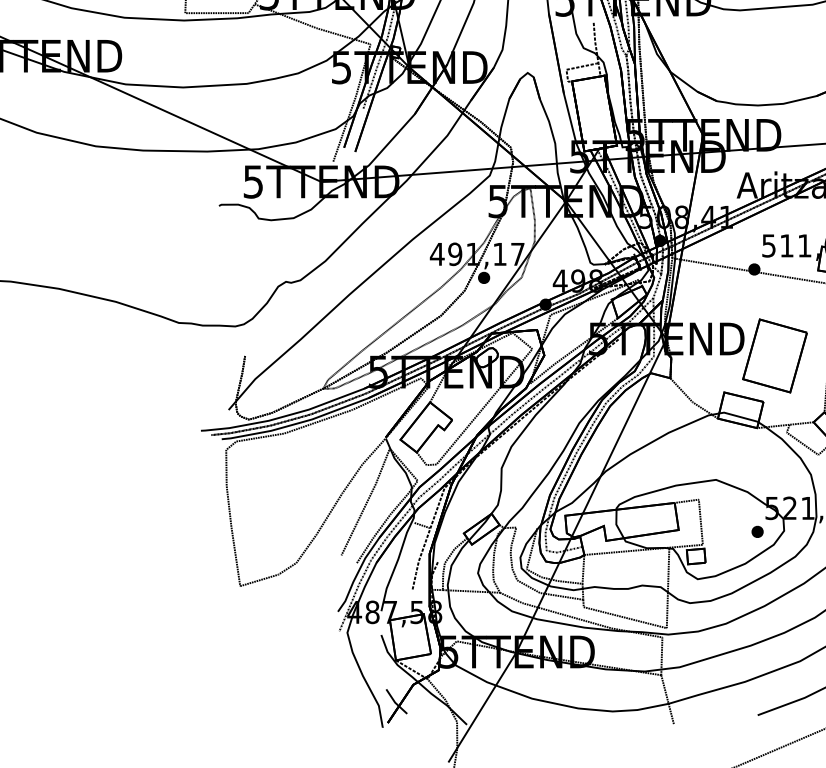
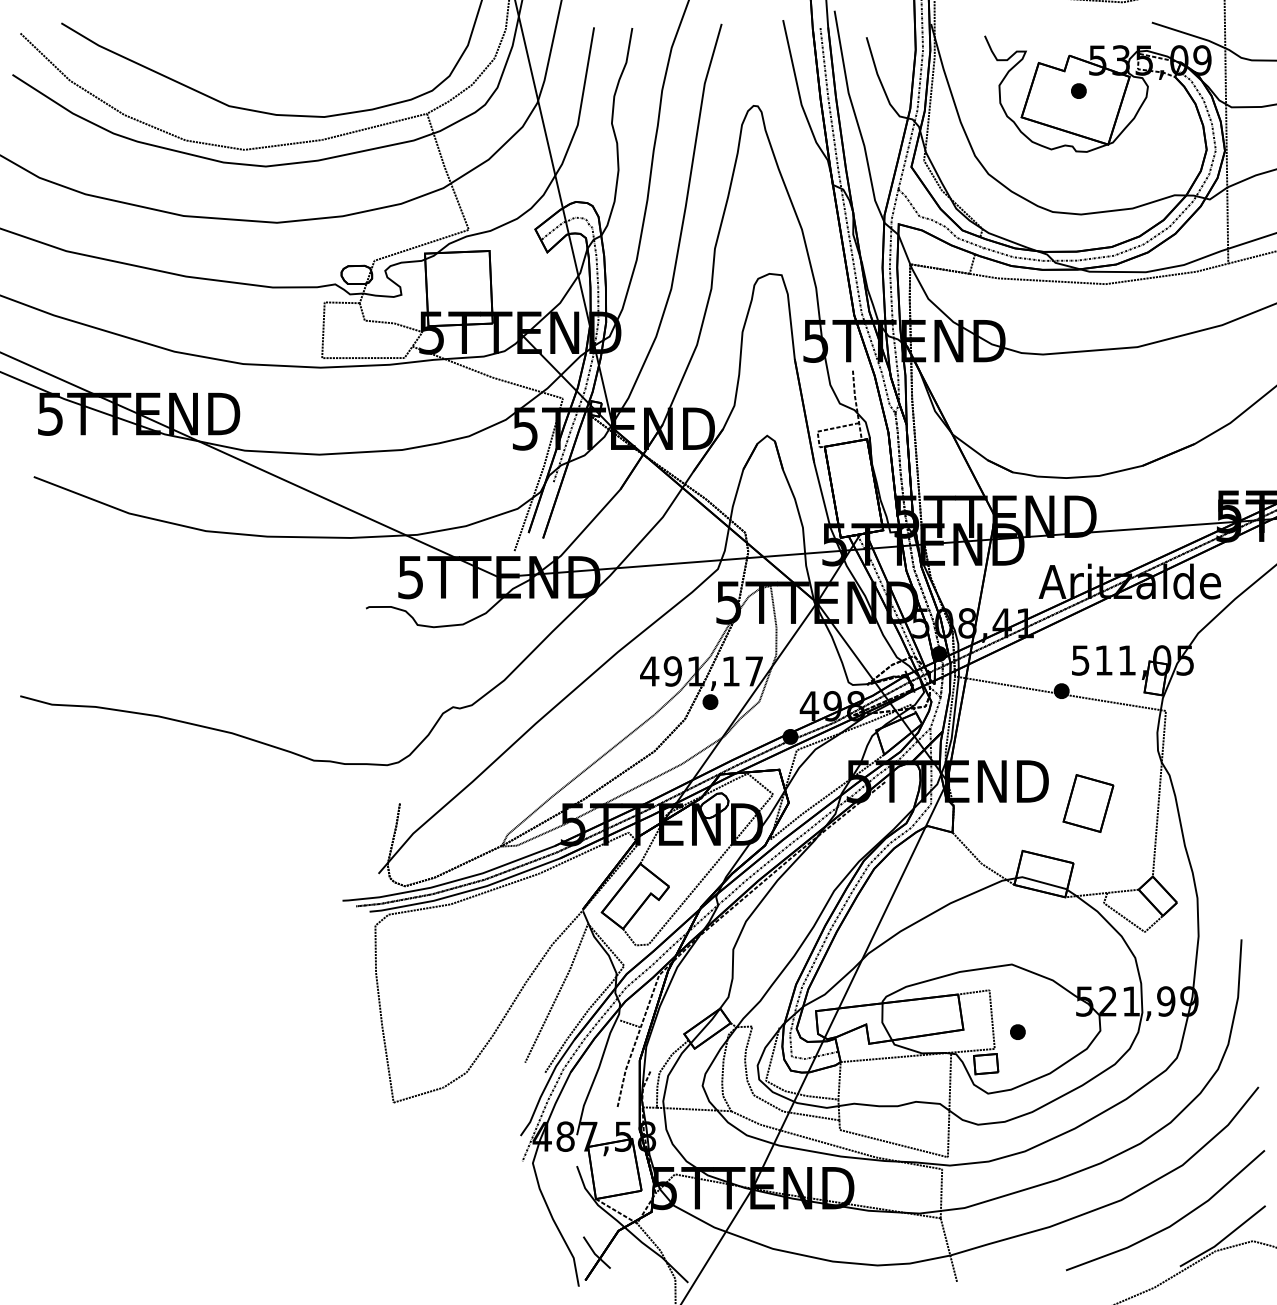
part: (775, 355) -> (1088, 803), size x0.6
part: (757, 531) -> (1017, 1031), moved

